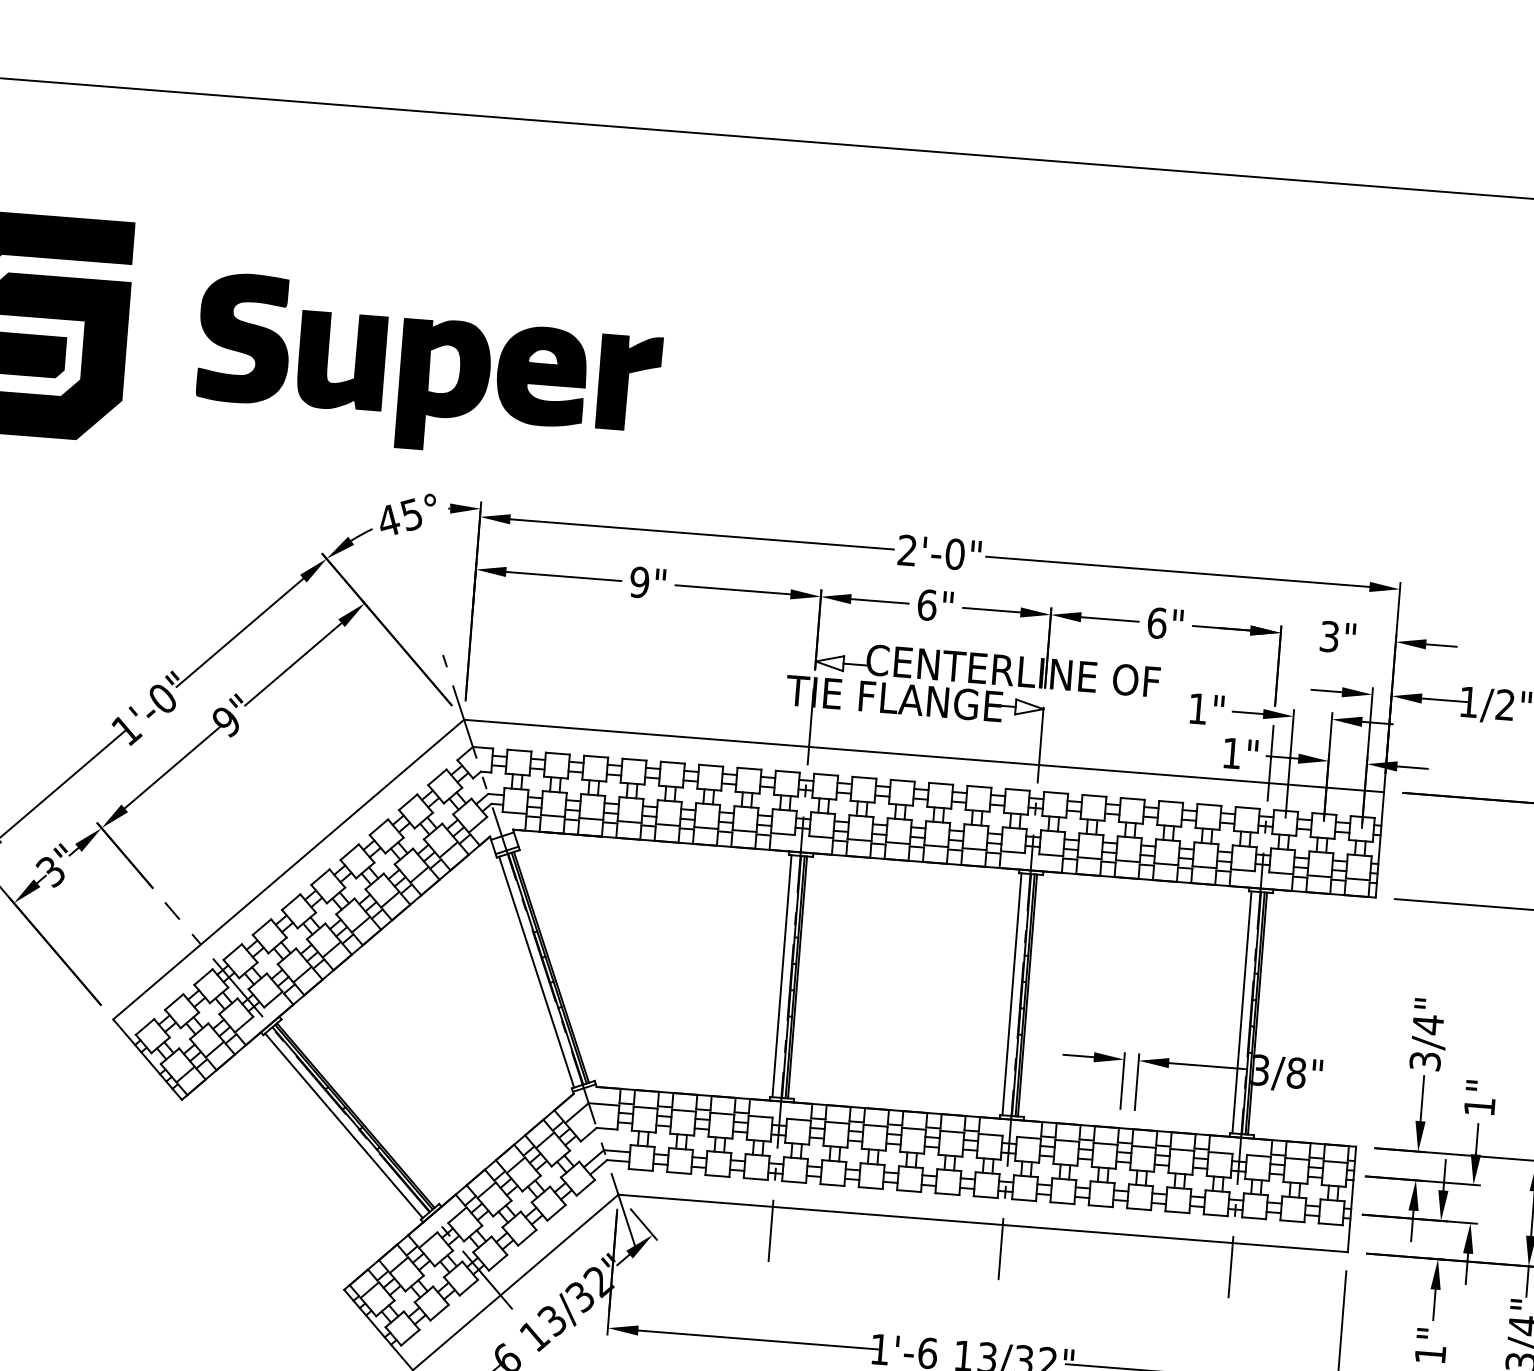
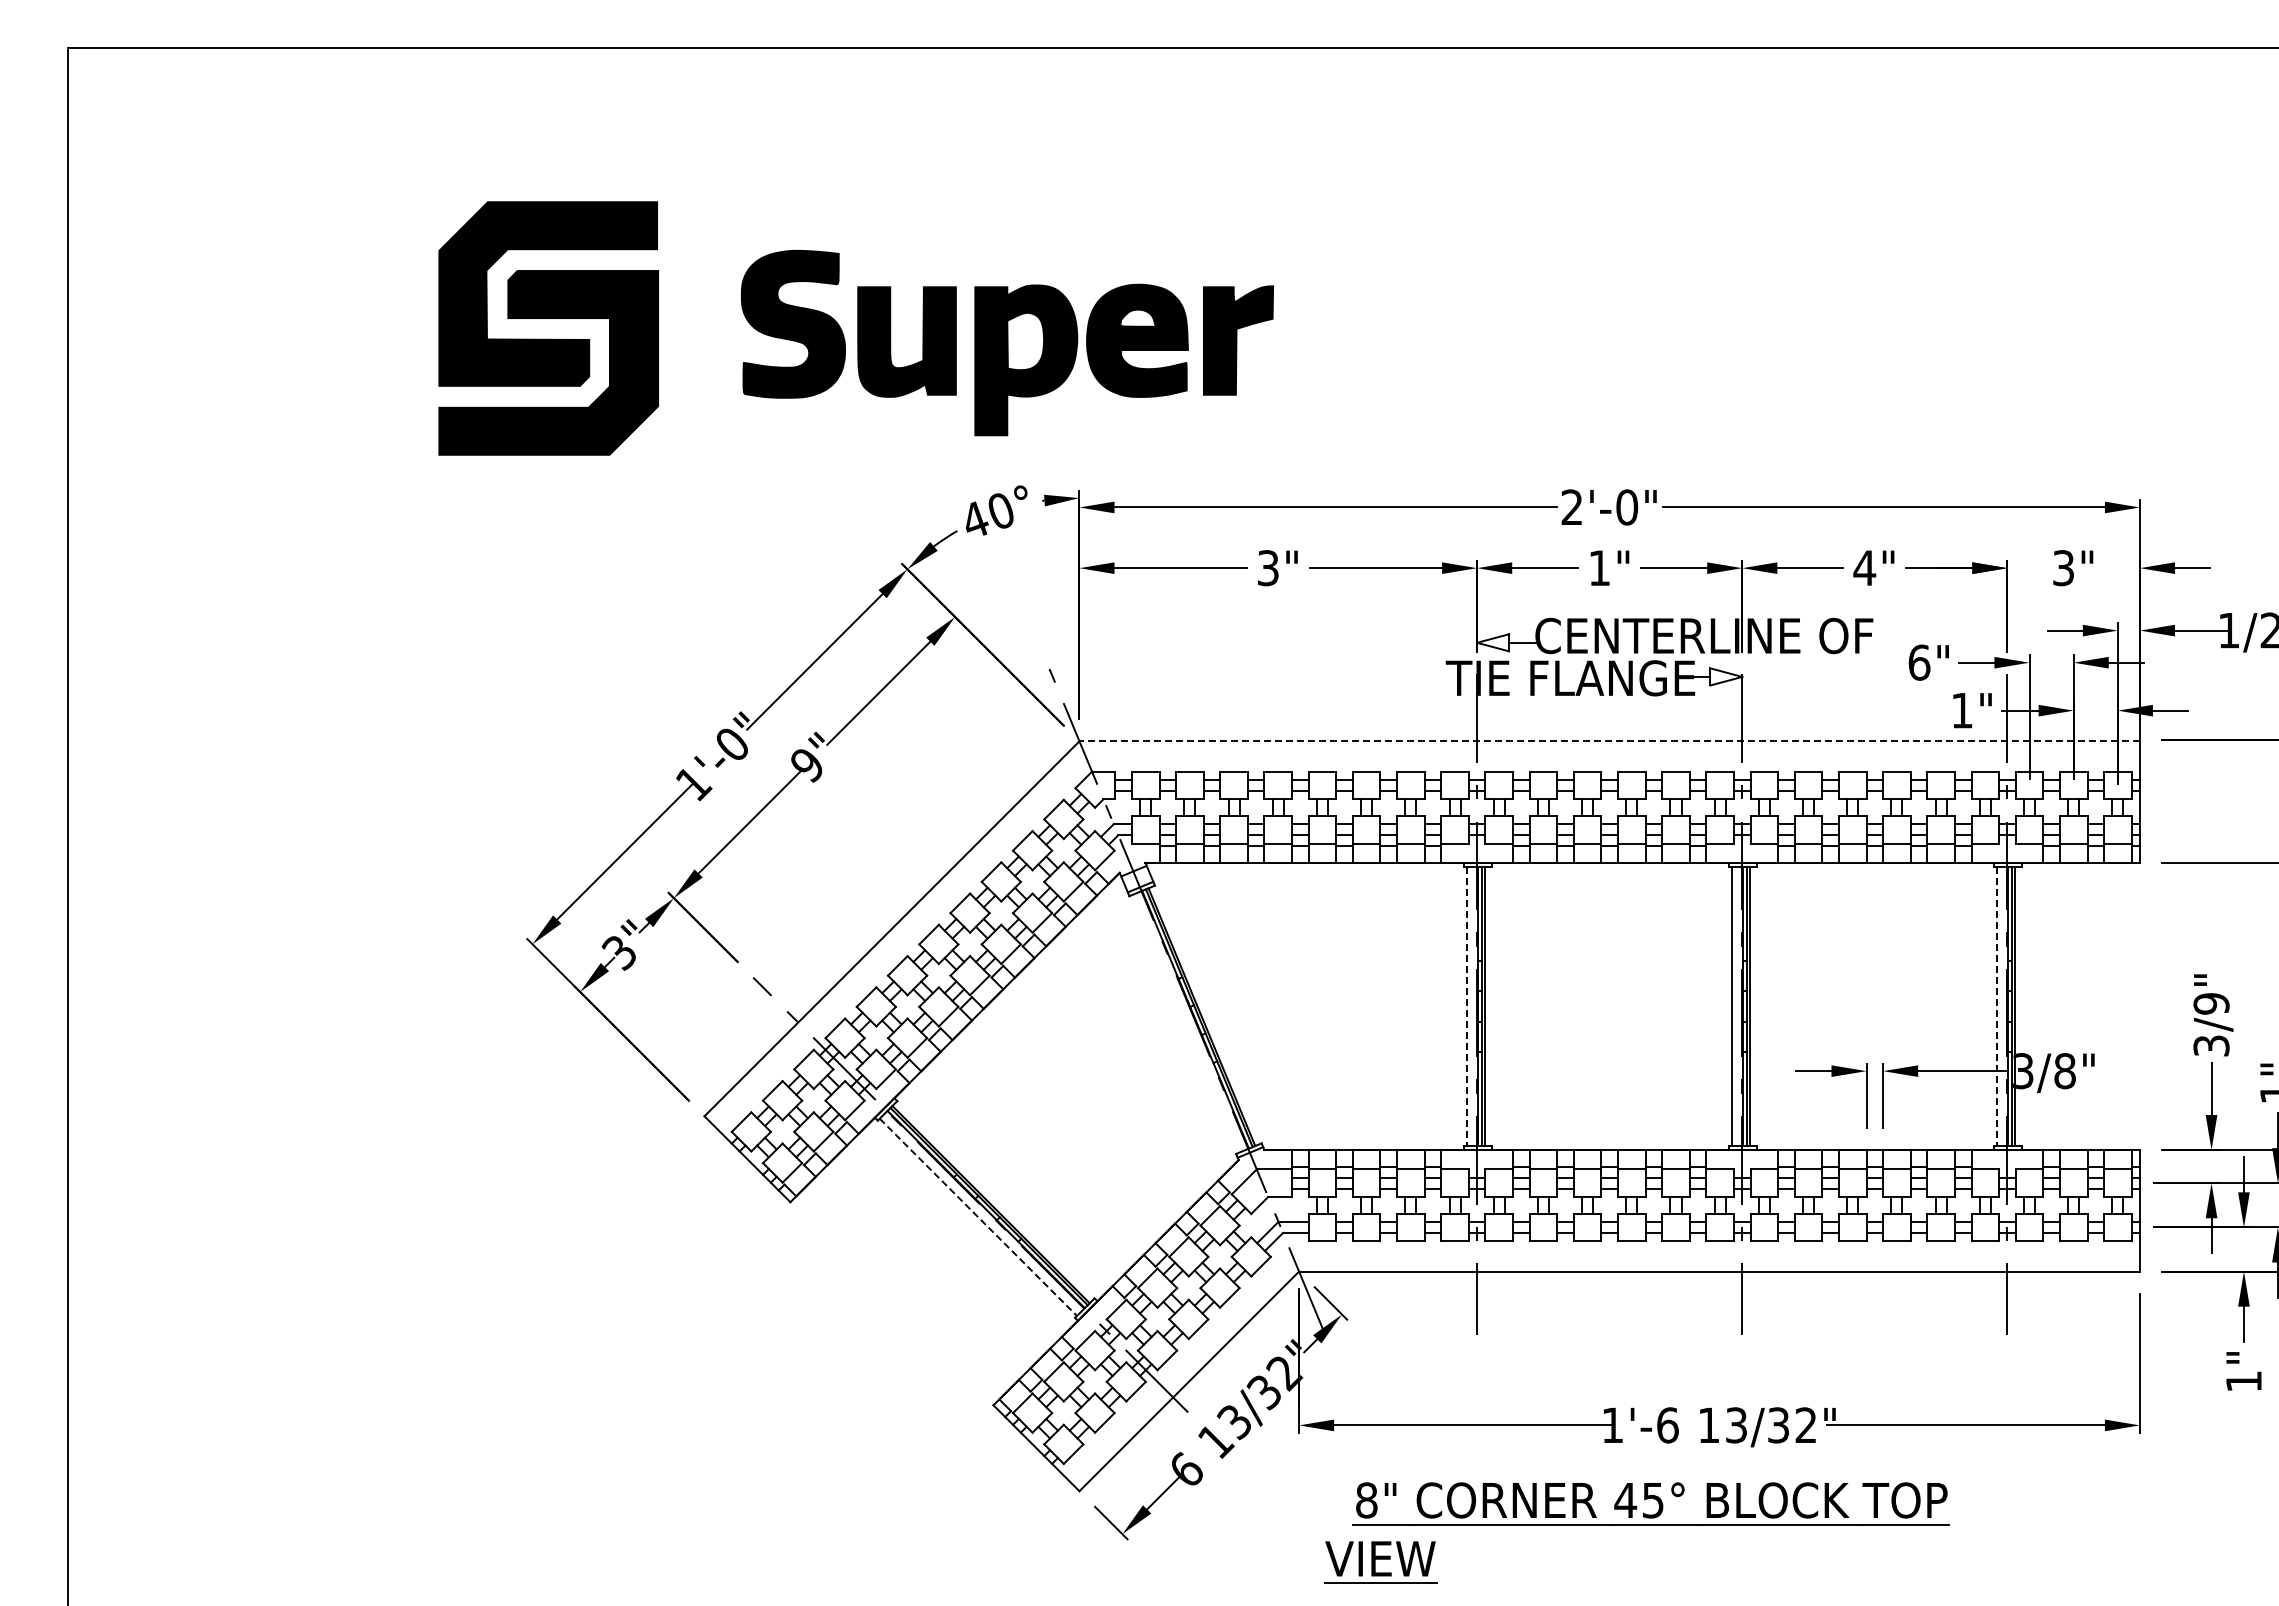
text: (411, 515) -> (1000, 511), 45° -> 40°
text: (639, 582) -> (1267, 568), 9" -> 3"
text: (927, 605) -> (1599, 568), 6" -> 1"
text: (1156, 623) -> (1864, 568), 6" -> 4"
text: (1198, 708) -> (1919, 662), 1" -> 6"
line: (923, 756) -> (1609, 741), solid -> dashed
line: (535, 971) -> (1184, 1023), removed
line: (781, 976) -> (1466, 1006), solid -> dashed
line: (1242, 1012) -> (1997, 1006), solid -> dashed
text: (1428, 1024) -> (2211, 1003), 3/4" -> 3/9"
line: (344, 1125) -> (978, 1217), solid -> dashed

